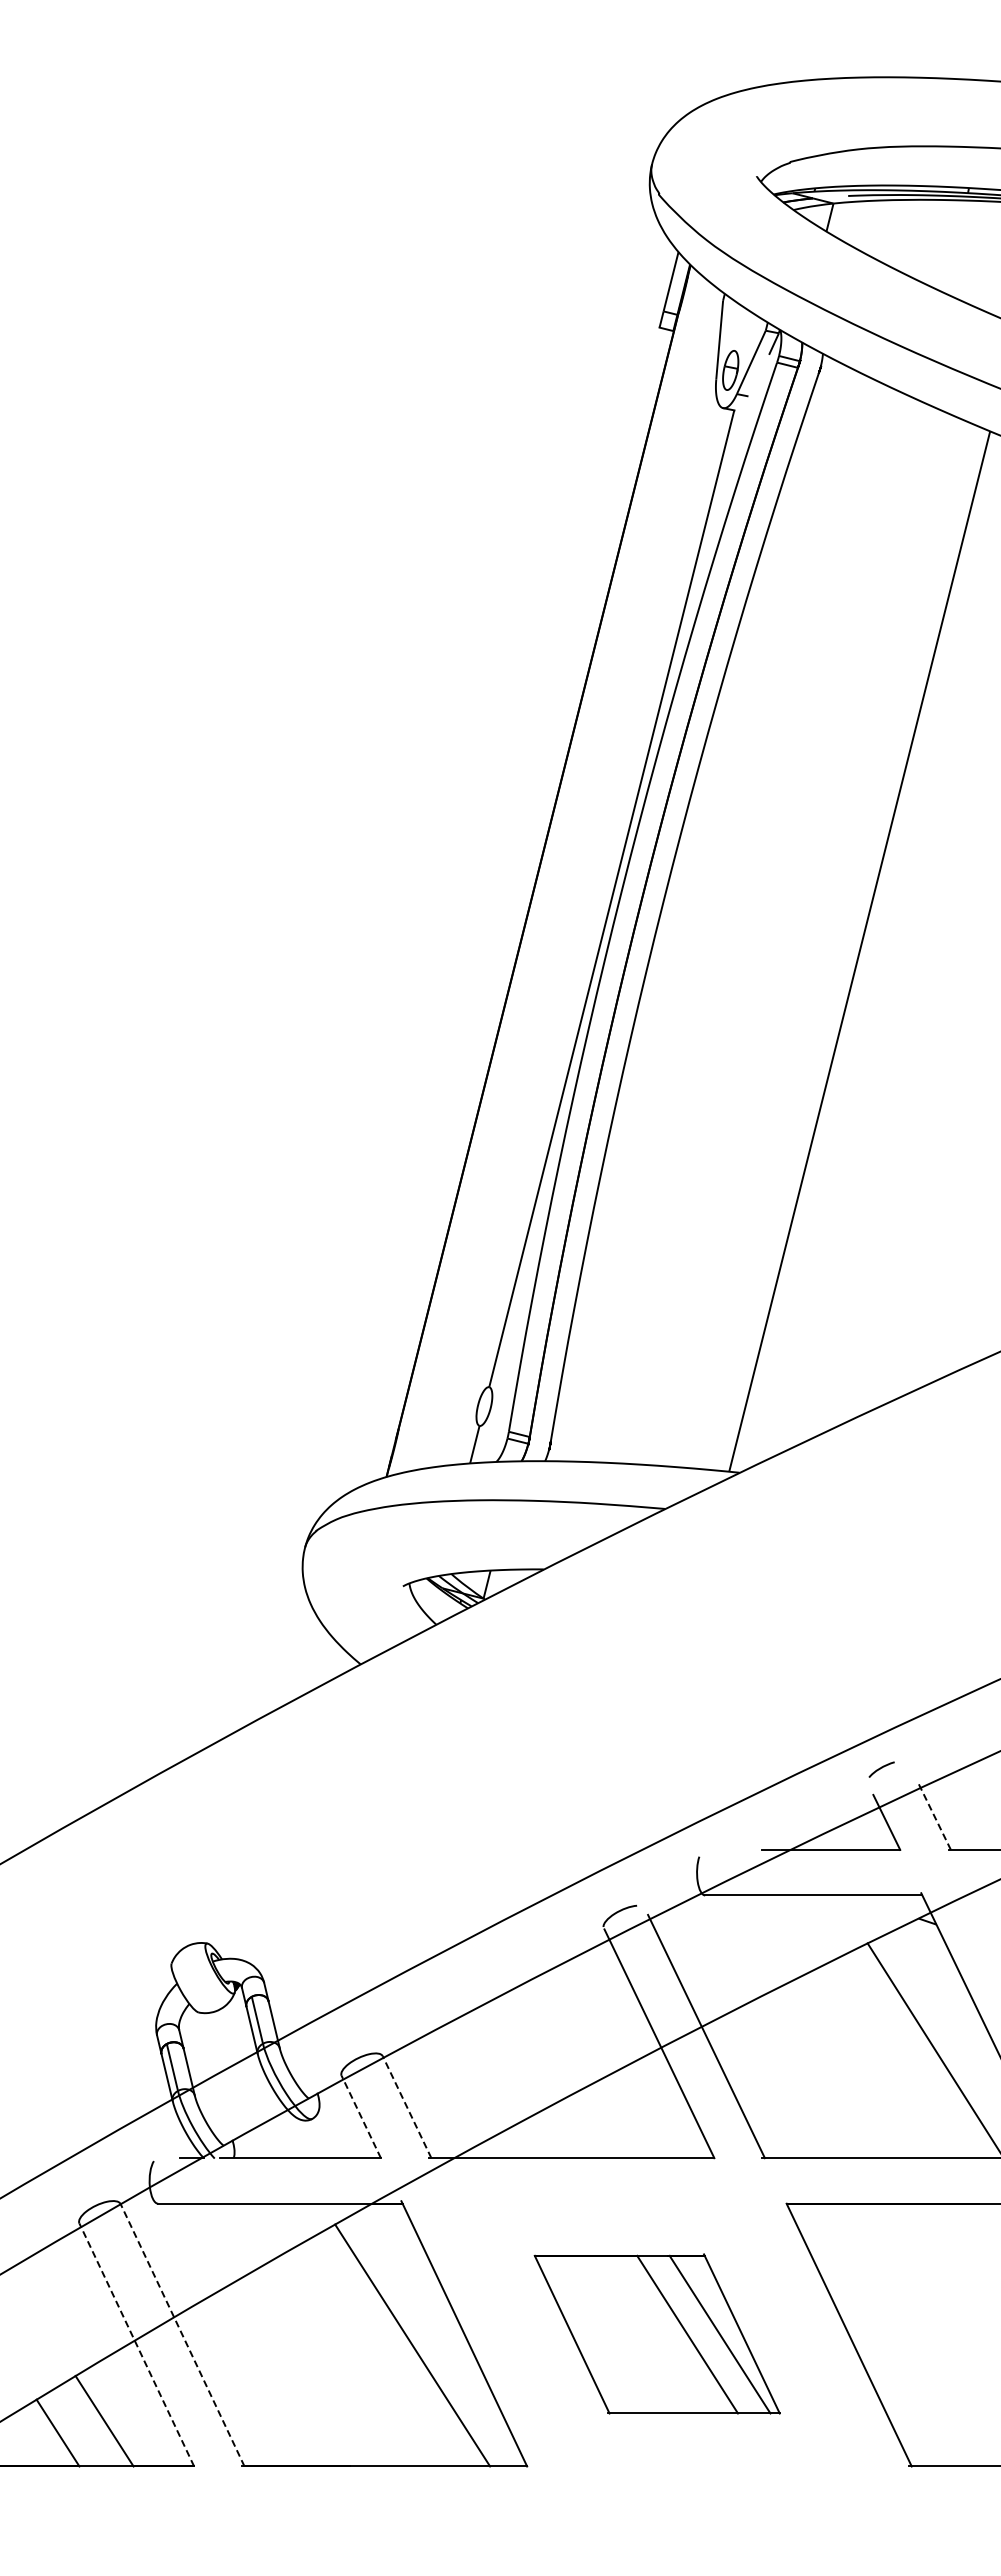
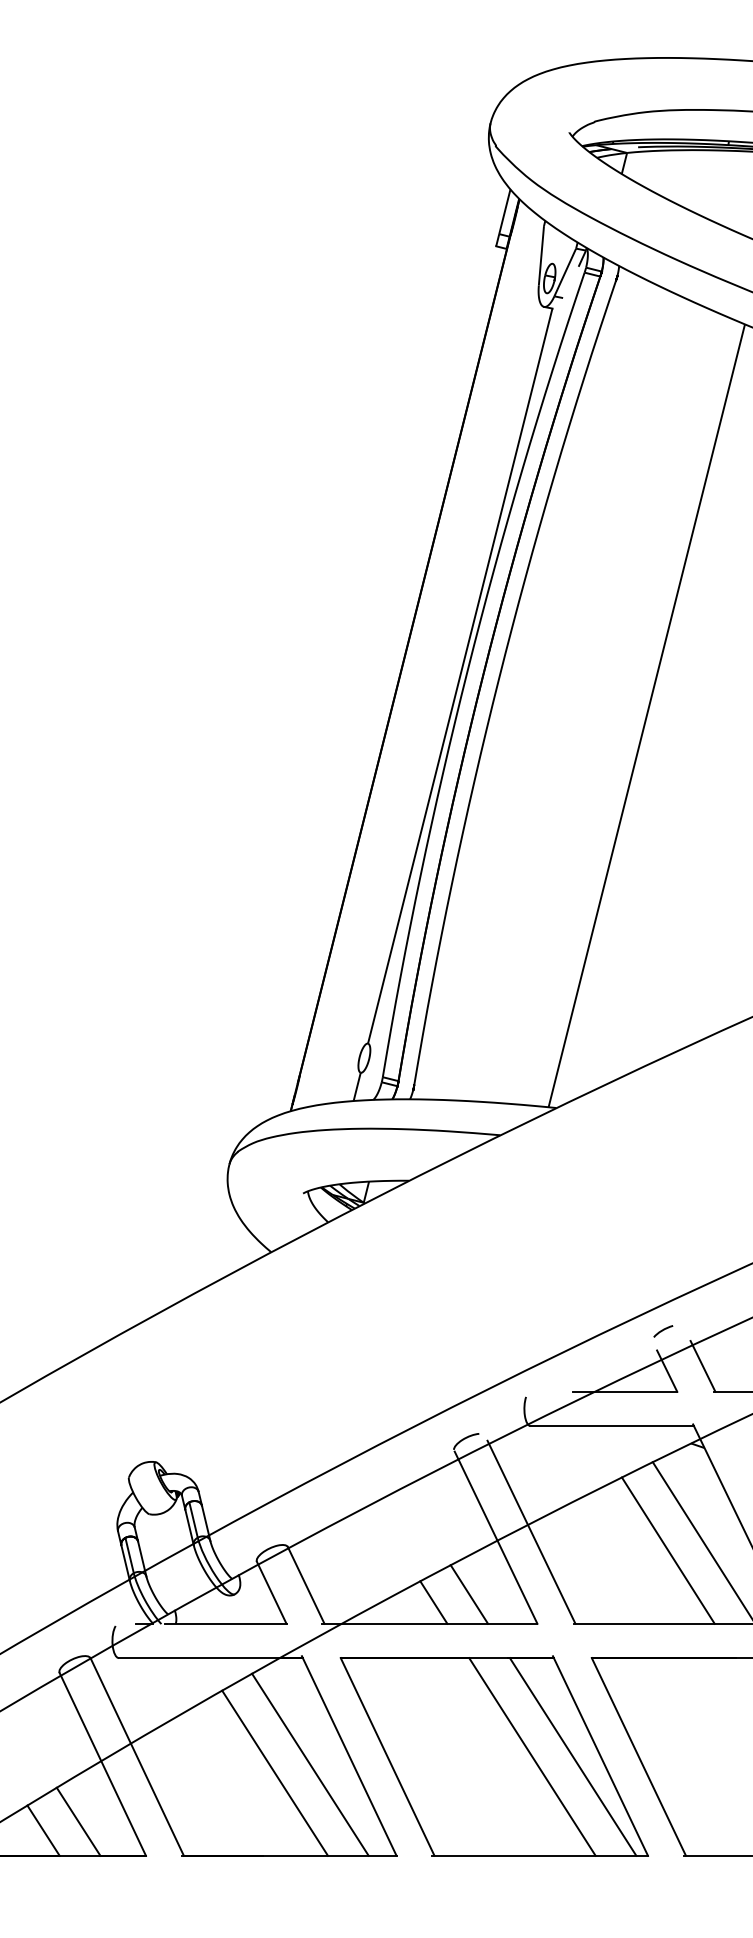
line: (934, 1816) -> (703, 1366), dashed -> solid
line: (887, 2060) -> (667, 1550), added
line: (407, 2107) -> (306, 1585), dashed -> solid
line: (361, 2116) -> (271, 1592), dashed -> solid
line: (623, 2119) -> (469, 1594), added
line: (576, 2129) -> (433, 1602), added
part: (657, 2333) -> (494, 1755), size x1.67
line: (182, 2334) -> (137, 1756), dashed -> solid
line: (136, 2344) -> (102, 1764), dashed -> solid
line: (365, 2356) -> (274, 1773), added

